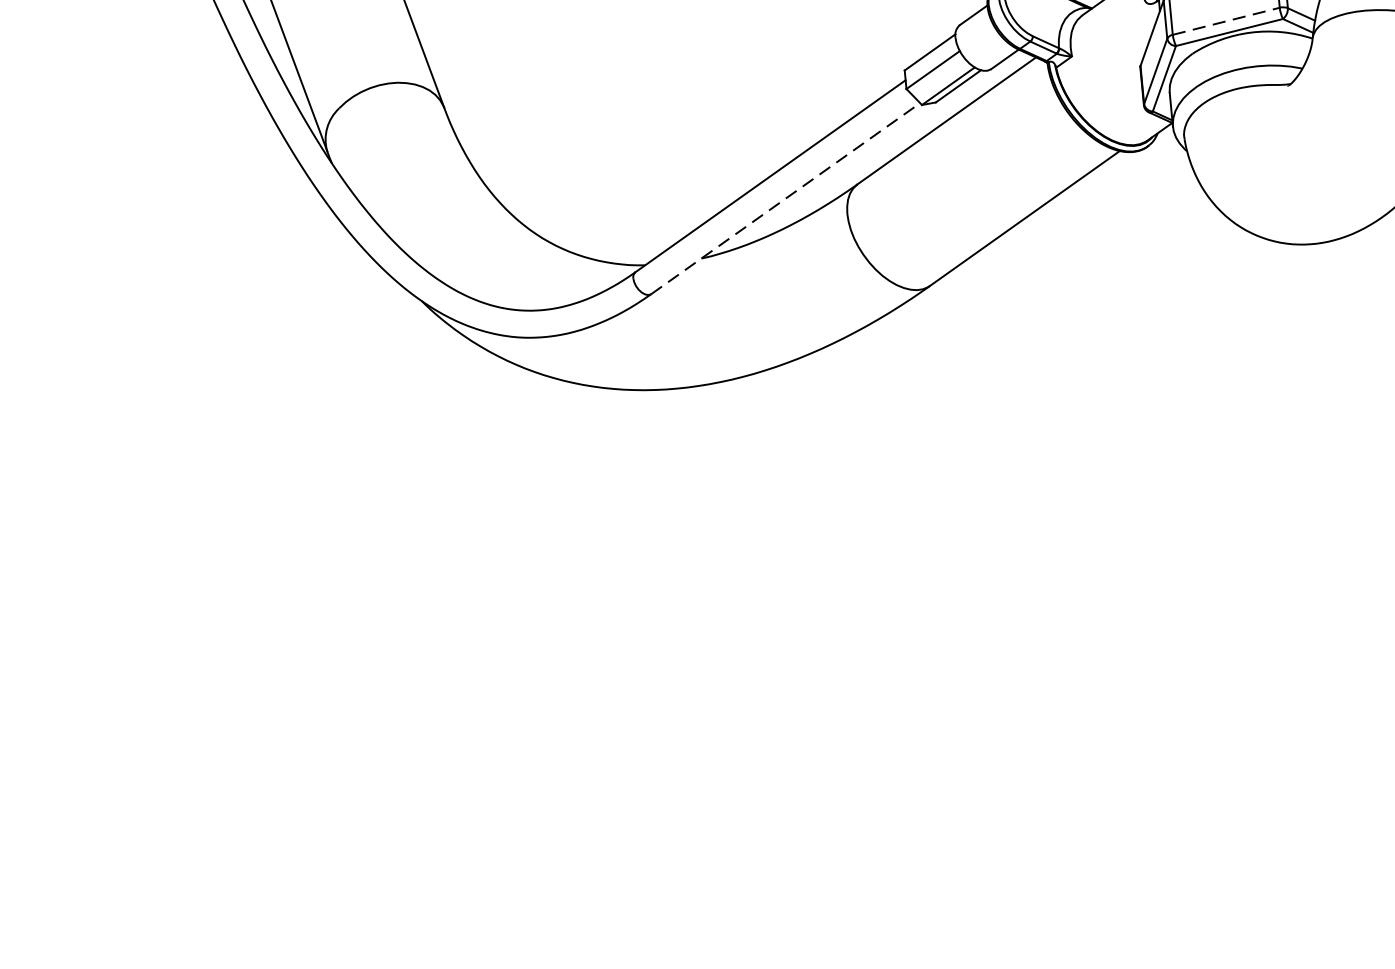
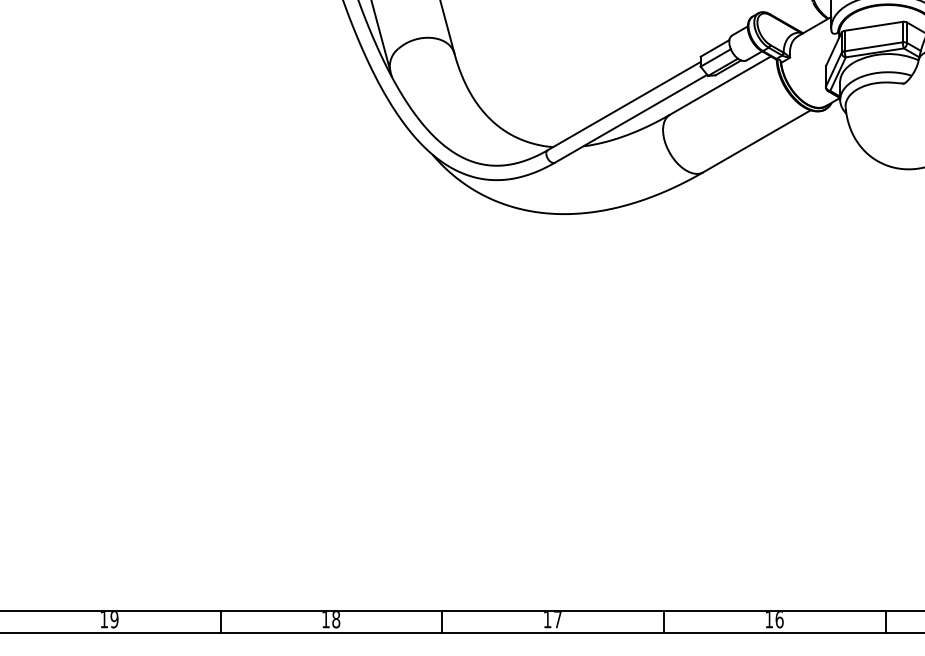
line: (1227, 20) -> (874, 46), dashed -> solid
line: (786, 198) -> (631, 118), dashed -> solid

